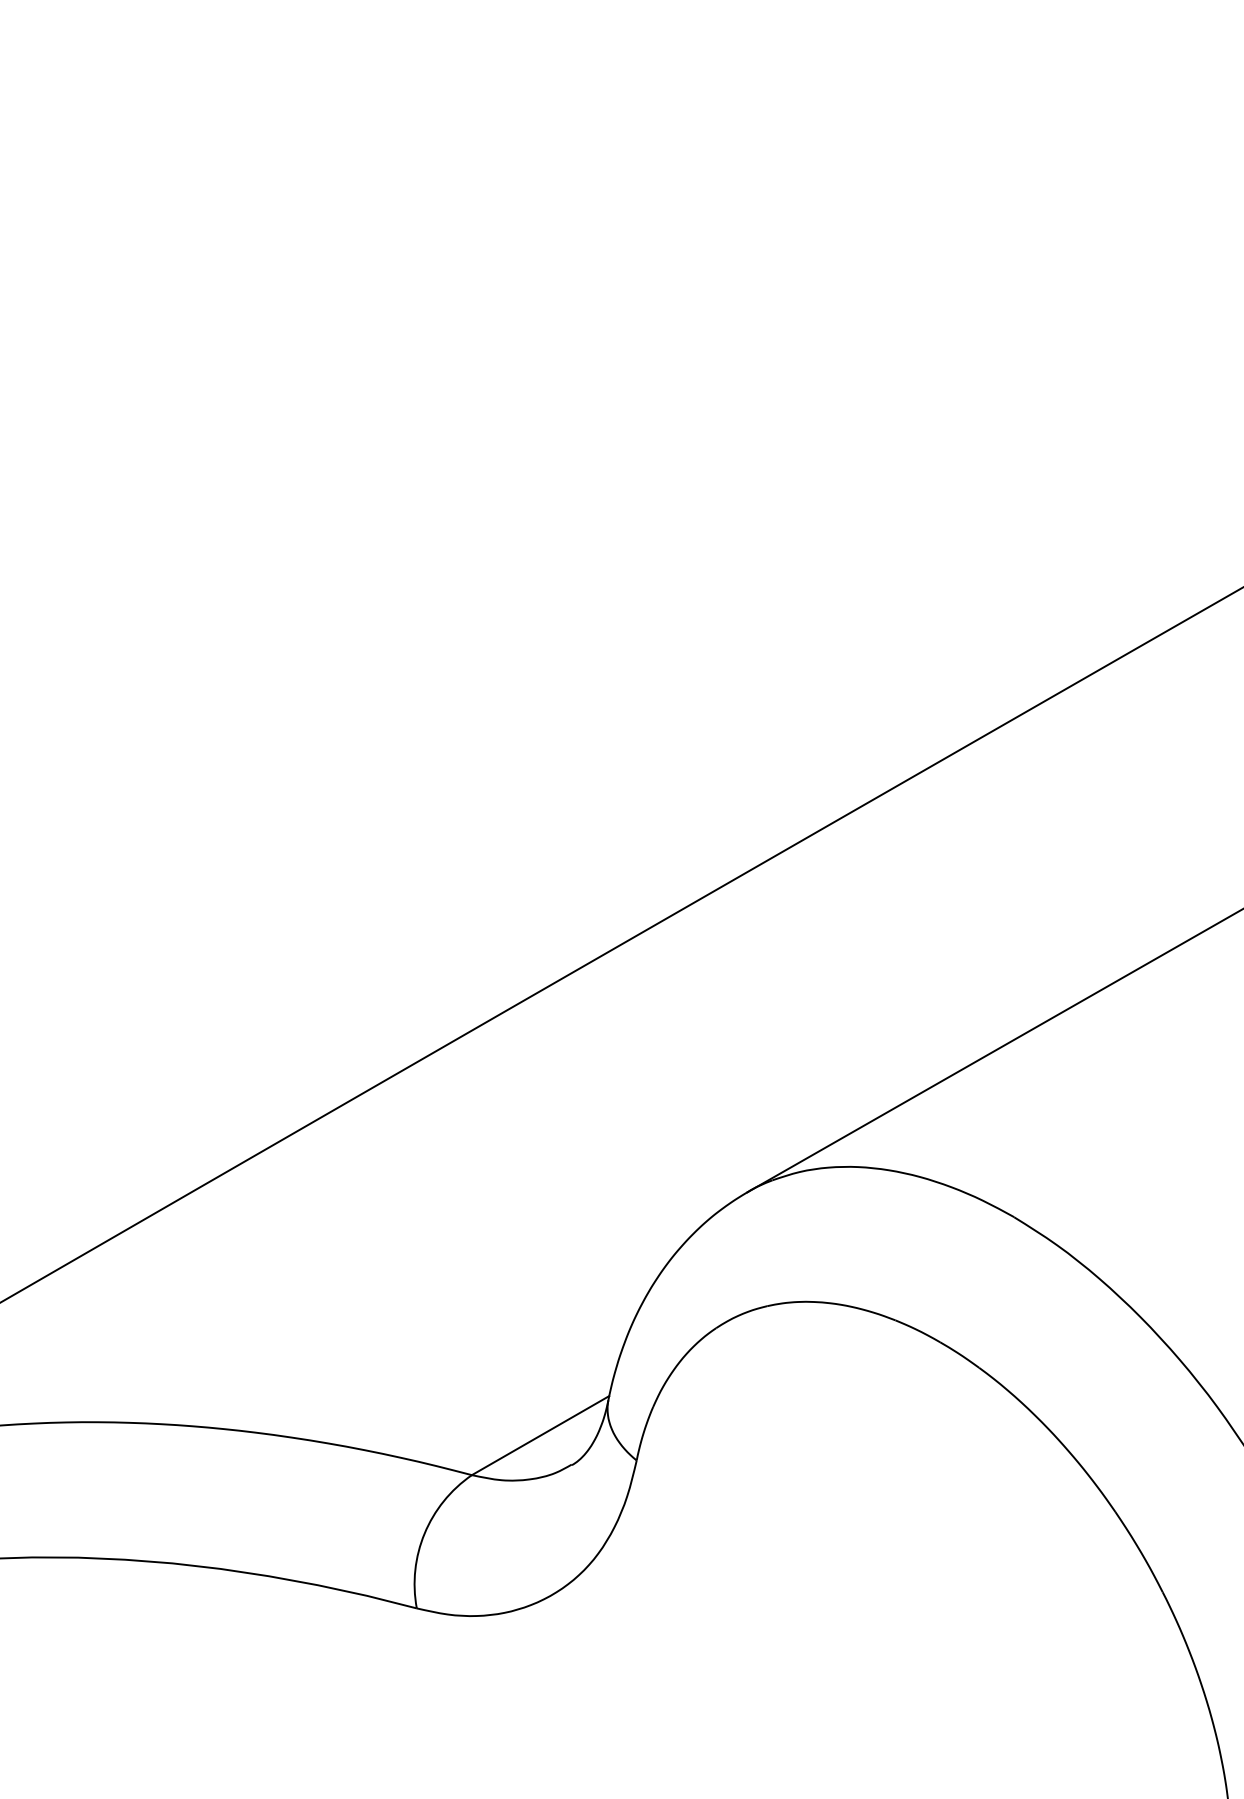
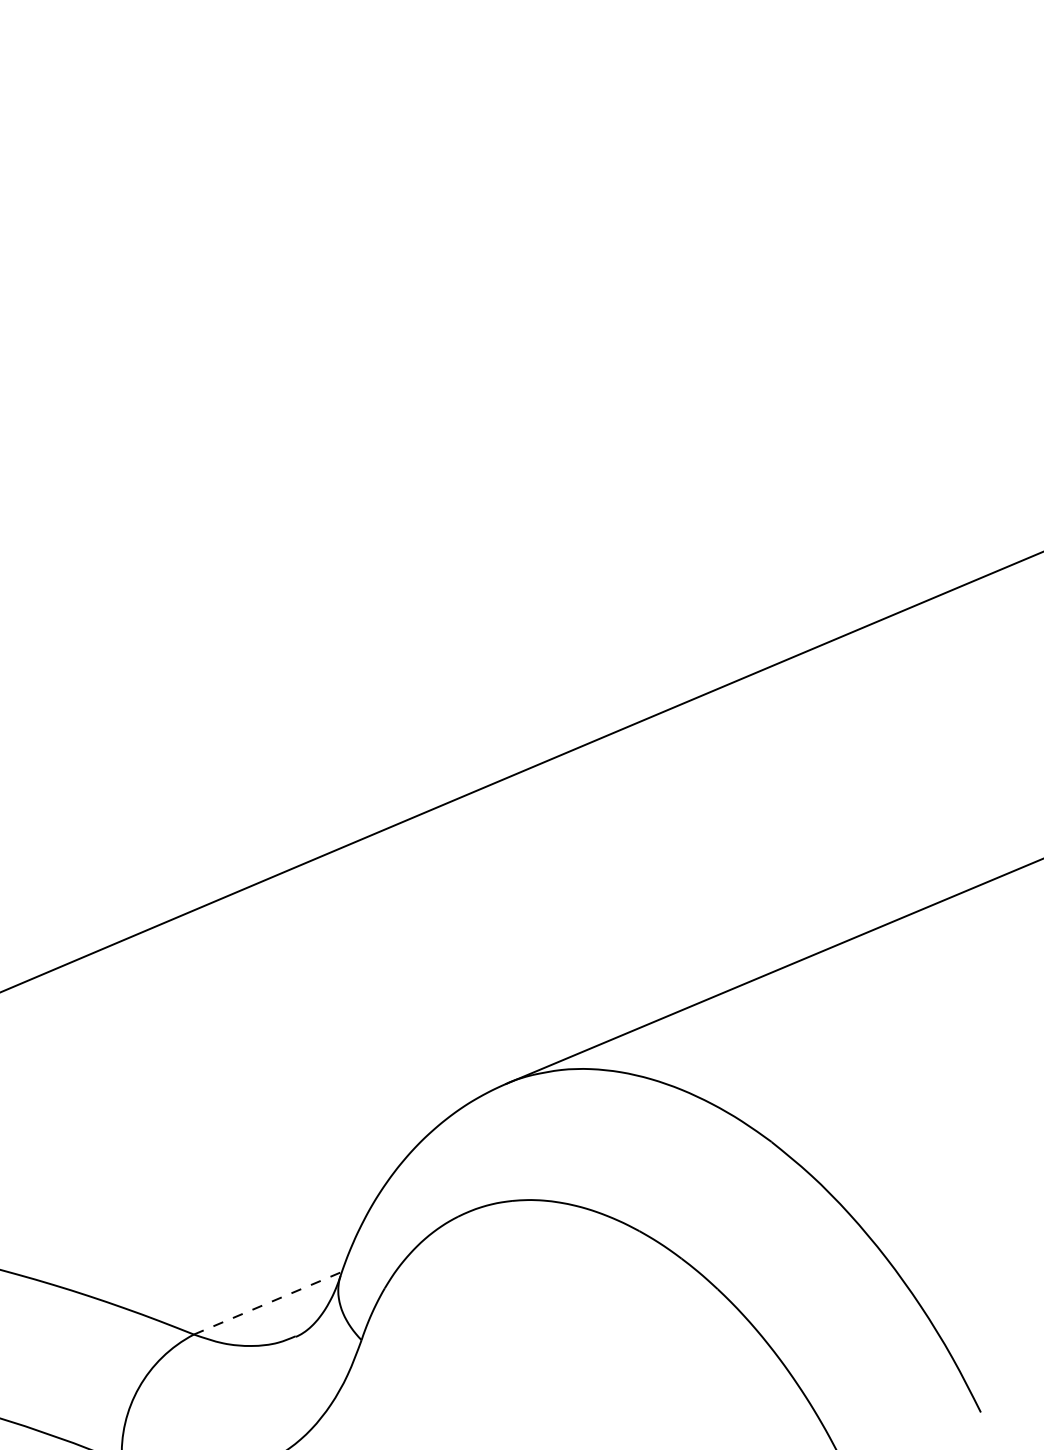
line: (541, 1435) -> (268, 1303), solid -> dashed

